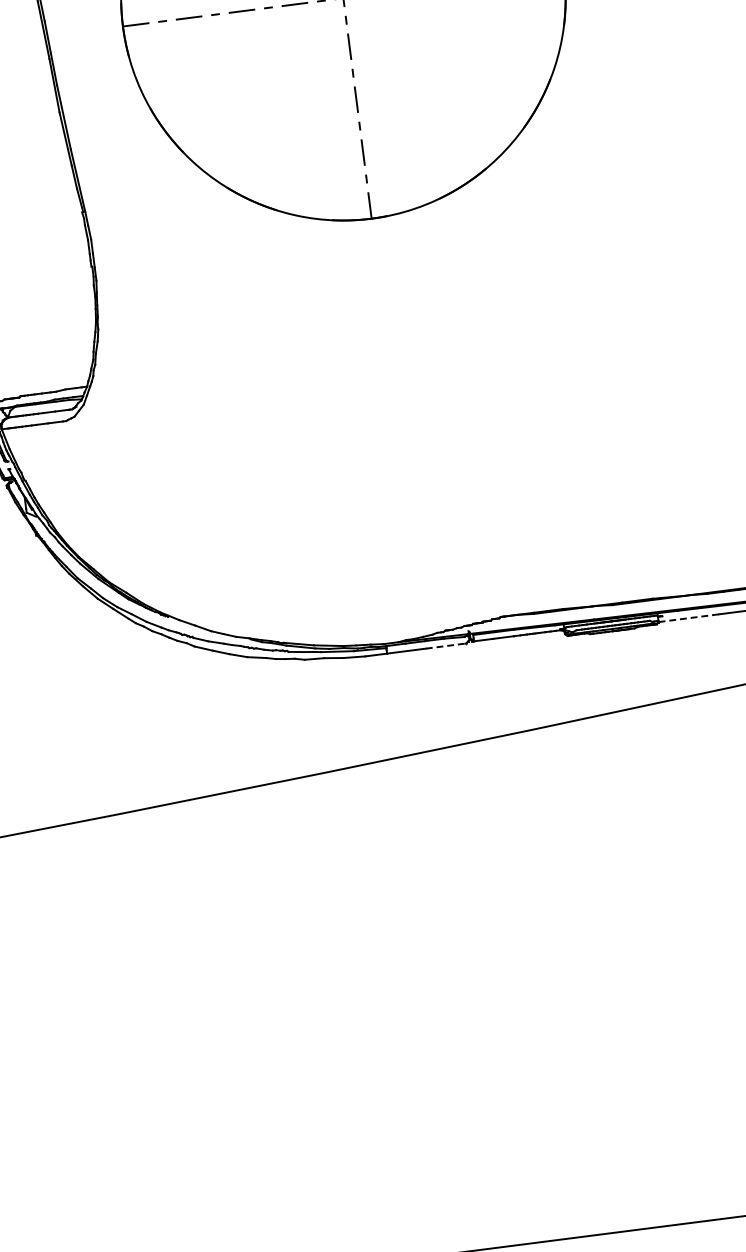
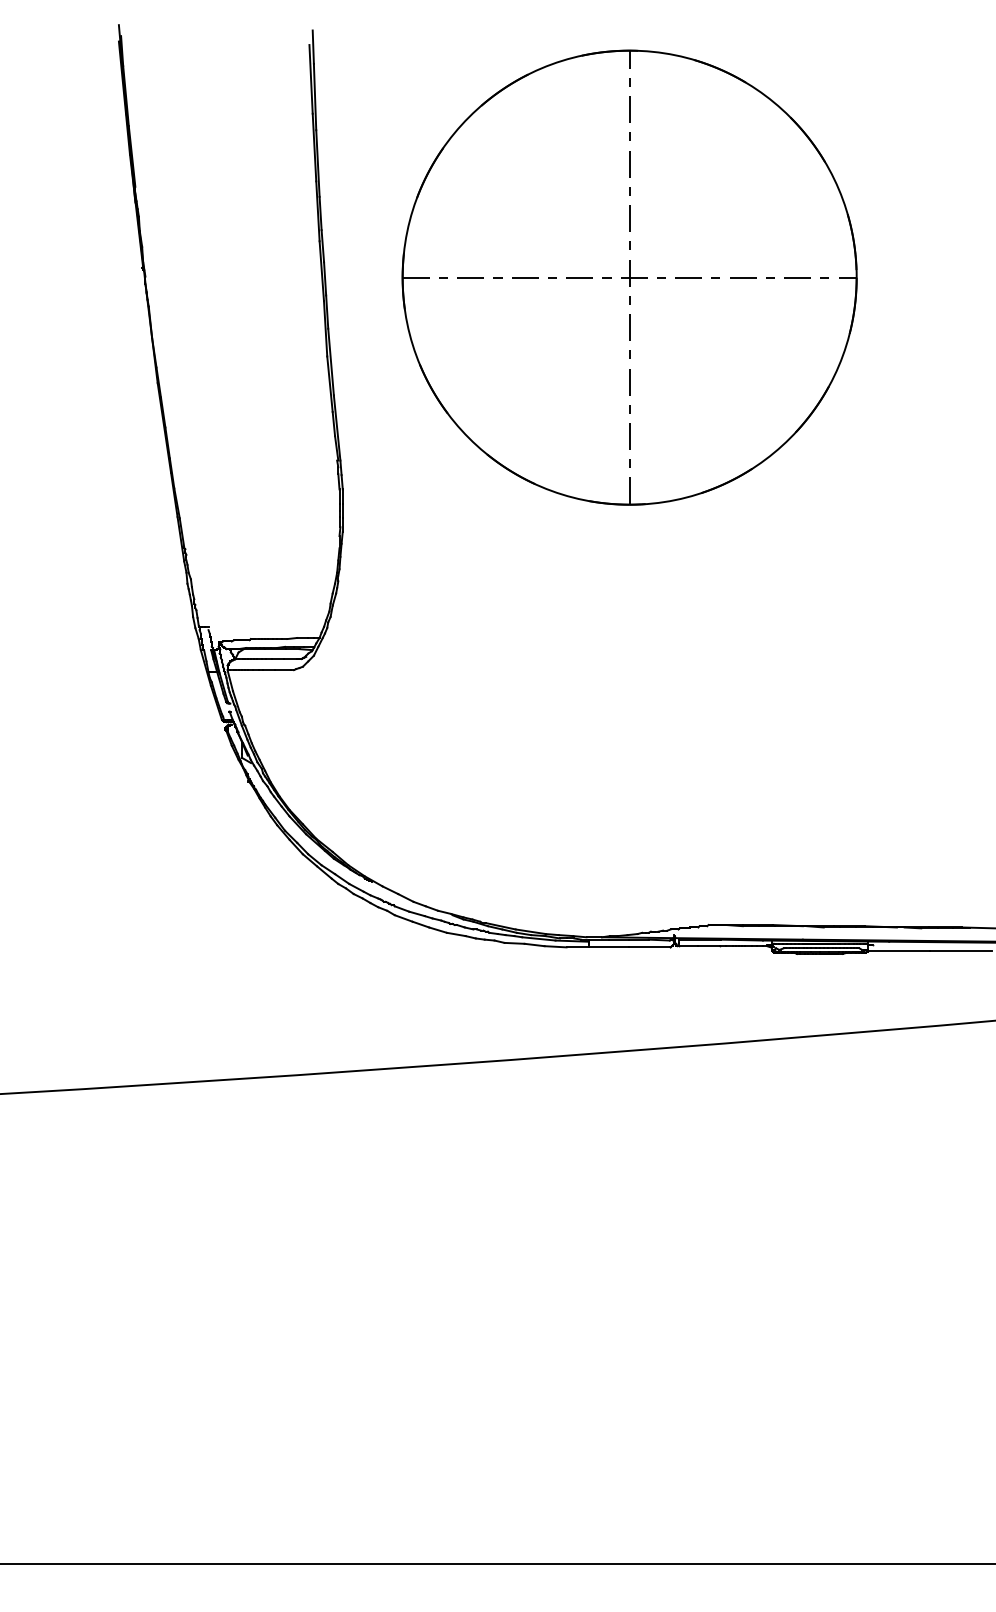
line: (689, 618) -> (899, 950), dashed -> solid
line: (446, 646) -> (649, 947), dashed -> solid

